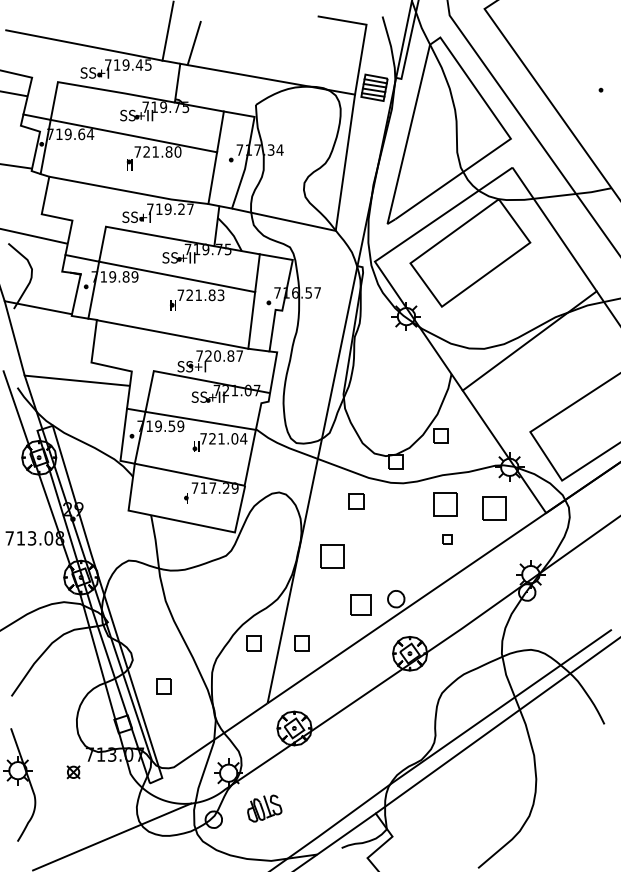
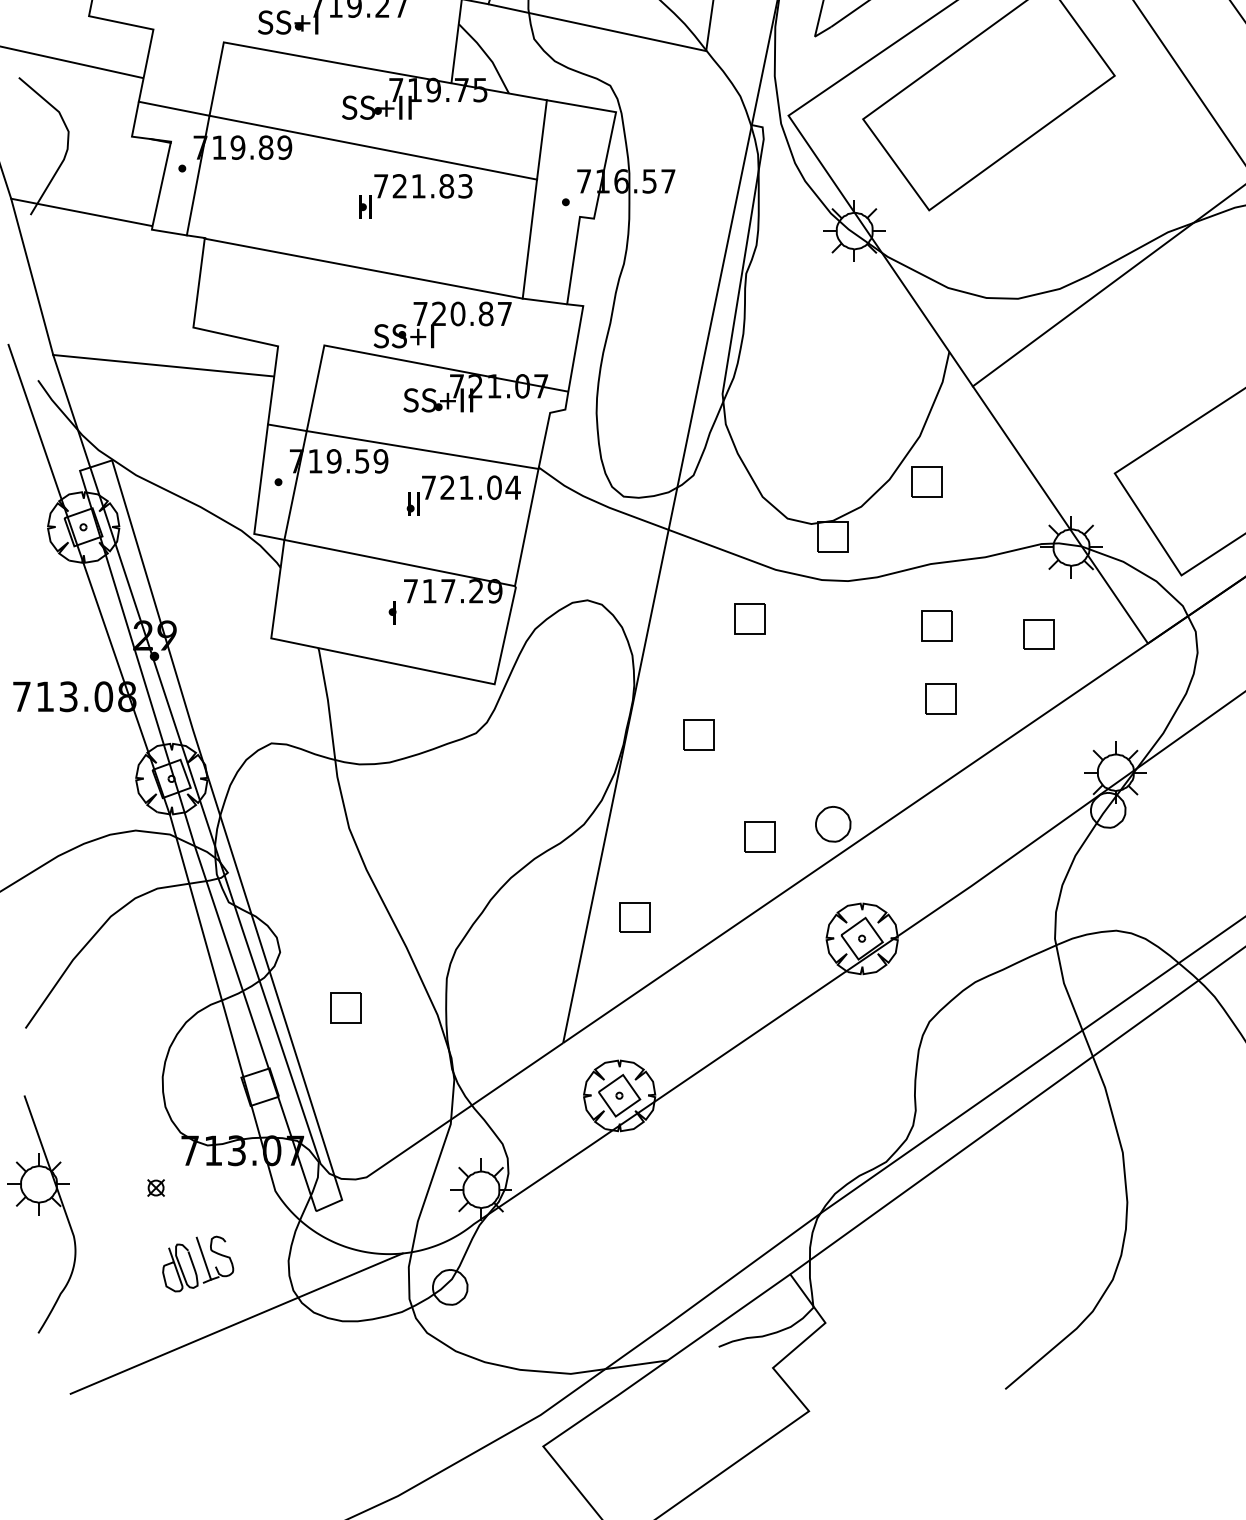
part: (445, 504) -> (936, 625), size x0.62
part: (493, 508) -> (1037, 633), size x0.62
part: (447, 539) -> (940, 699), size x1.67
part: (331, 556) -> (697, 734), size x0.62
part: (360, 604) -> (758, 835), size x0.71
part: (253, 643) -> (533, 917), removed
part: (73, 772) -> (155, 1188), size x0.62
part: (264, 808) -> (197, 1263), moved

